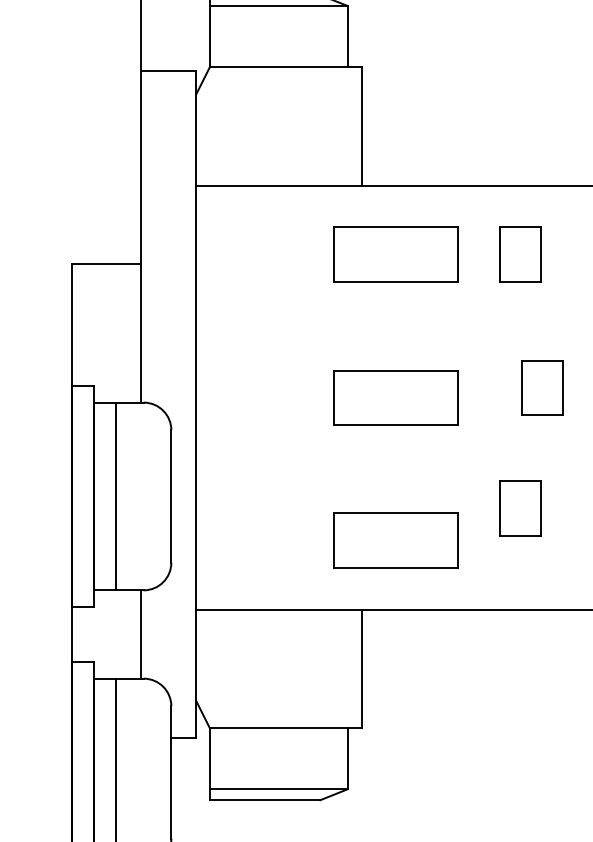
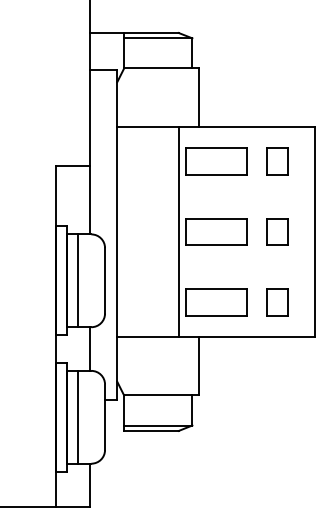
part: (542, 386) -> (277, 231), moved
line: (319, 396) -> (178, 231), added
part: (520, 507) -> (277, 302), moved

